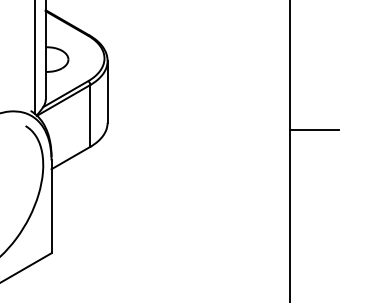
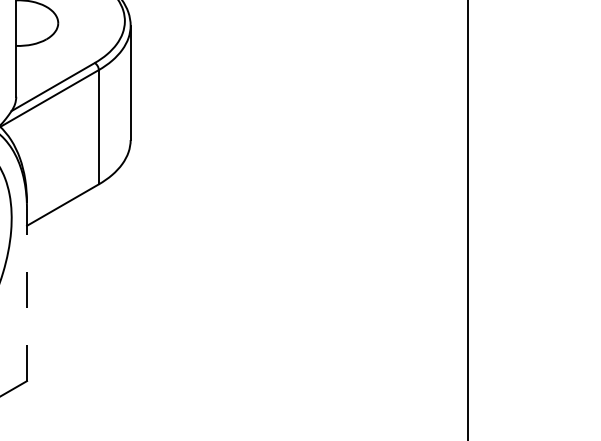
line: (314, 130) -> (513, 154), removed
line: (51, 206) -> (26, 294), solid -> dashed

